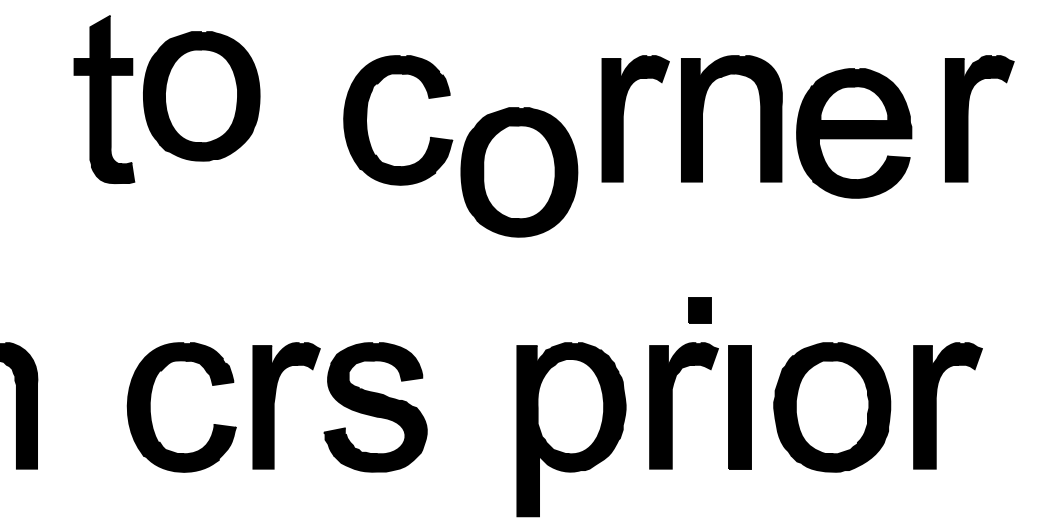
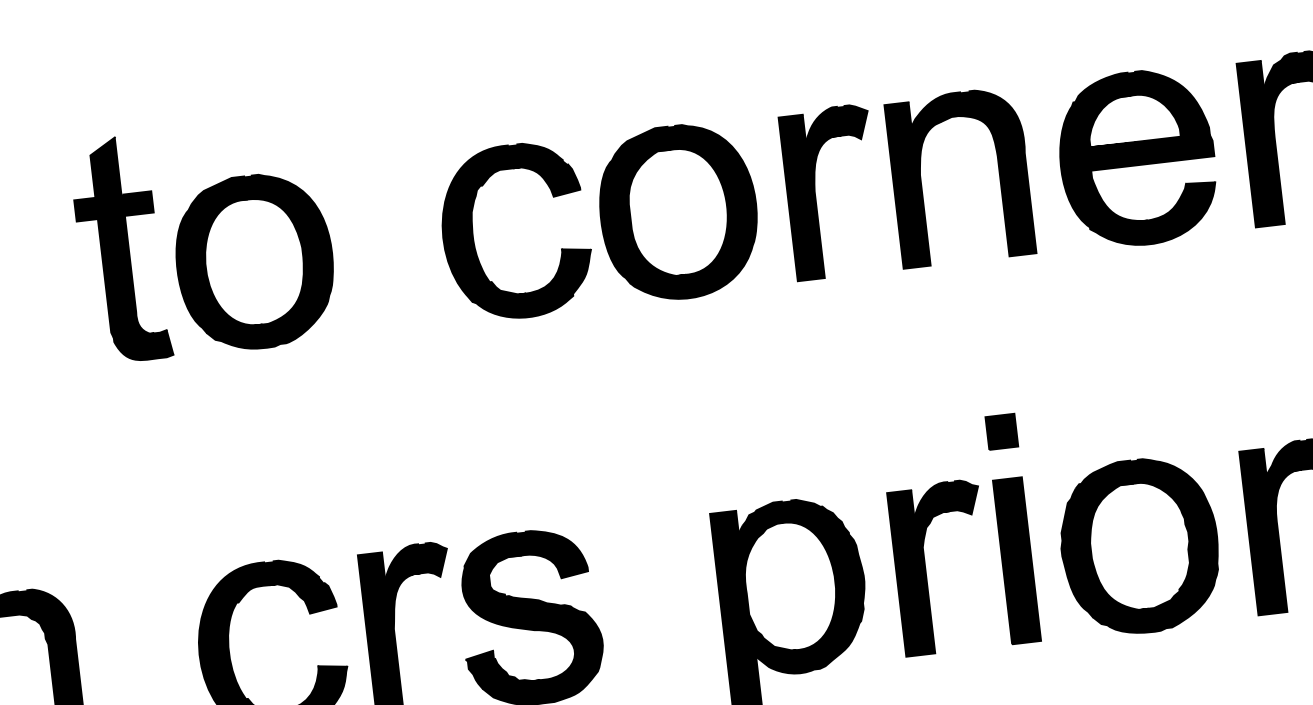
part: (201, 96) -> (254, 262), moved
part: (854, 133) -> (1137, 158), moved
part: (519, 172) -> (678, 212), moved
part: (699, 310) -> (1000, 431), moved

